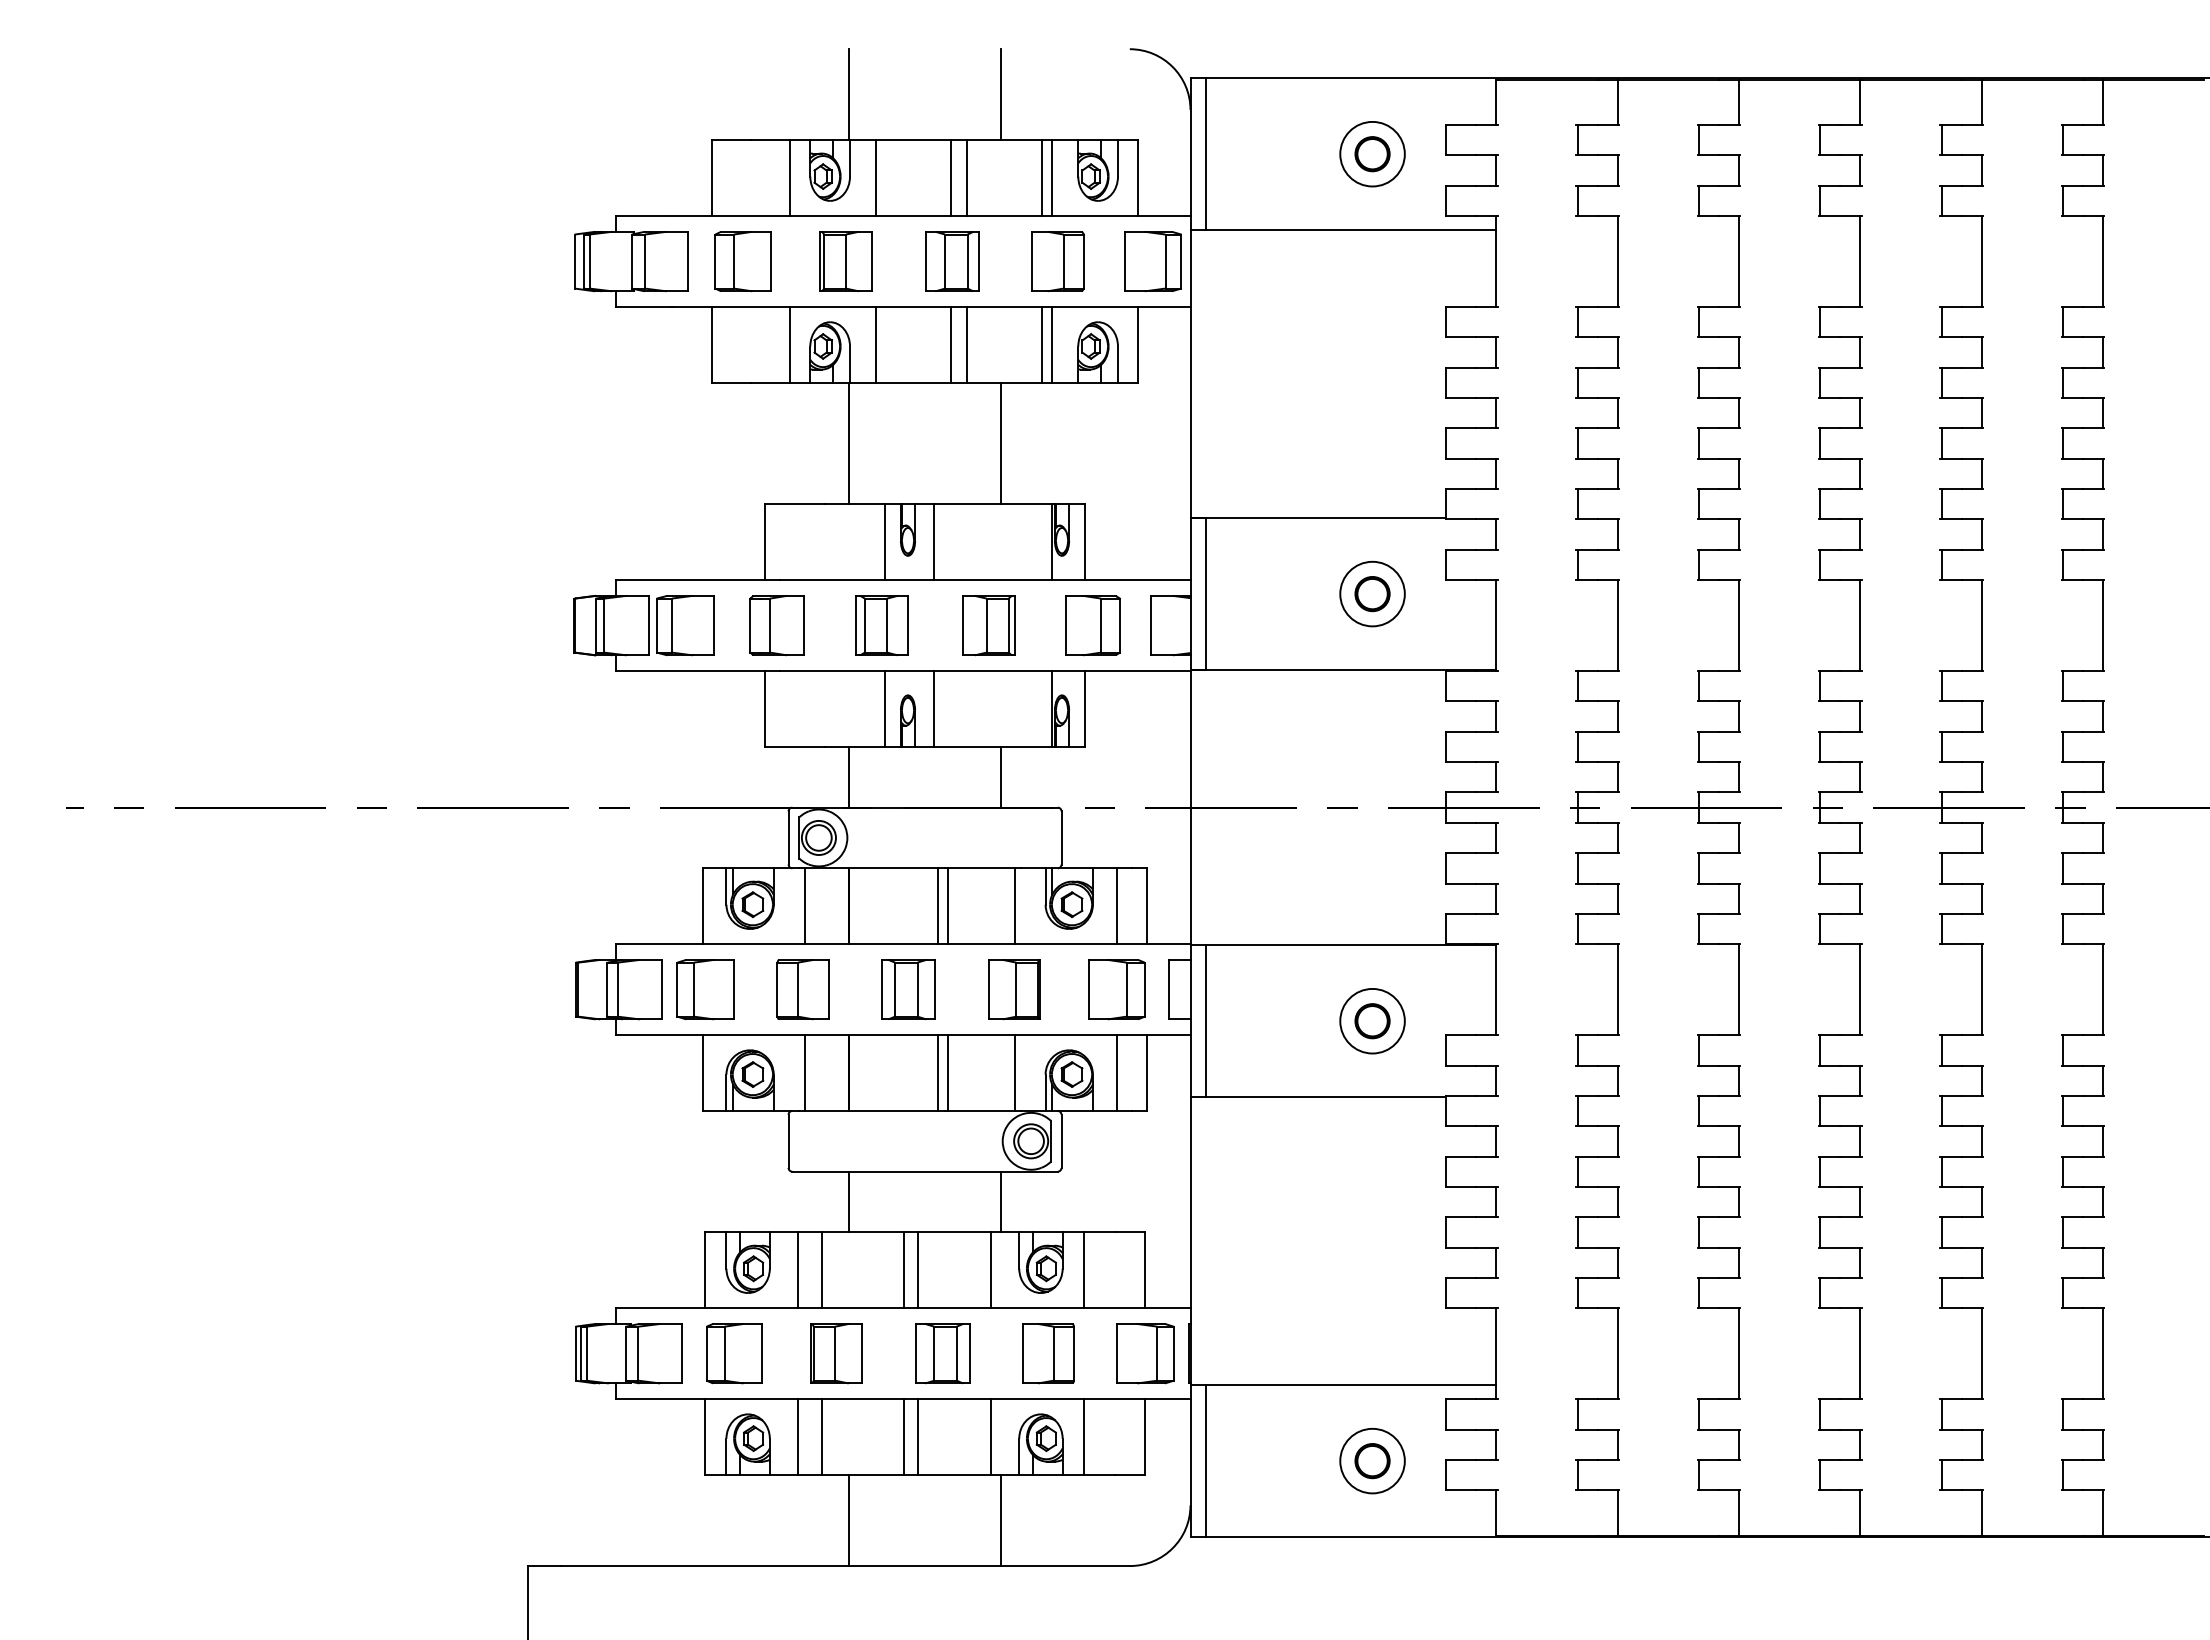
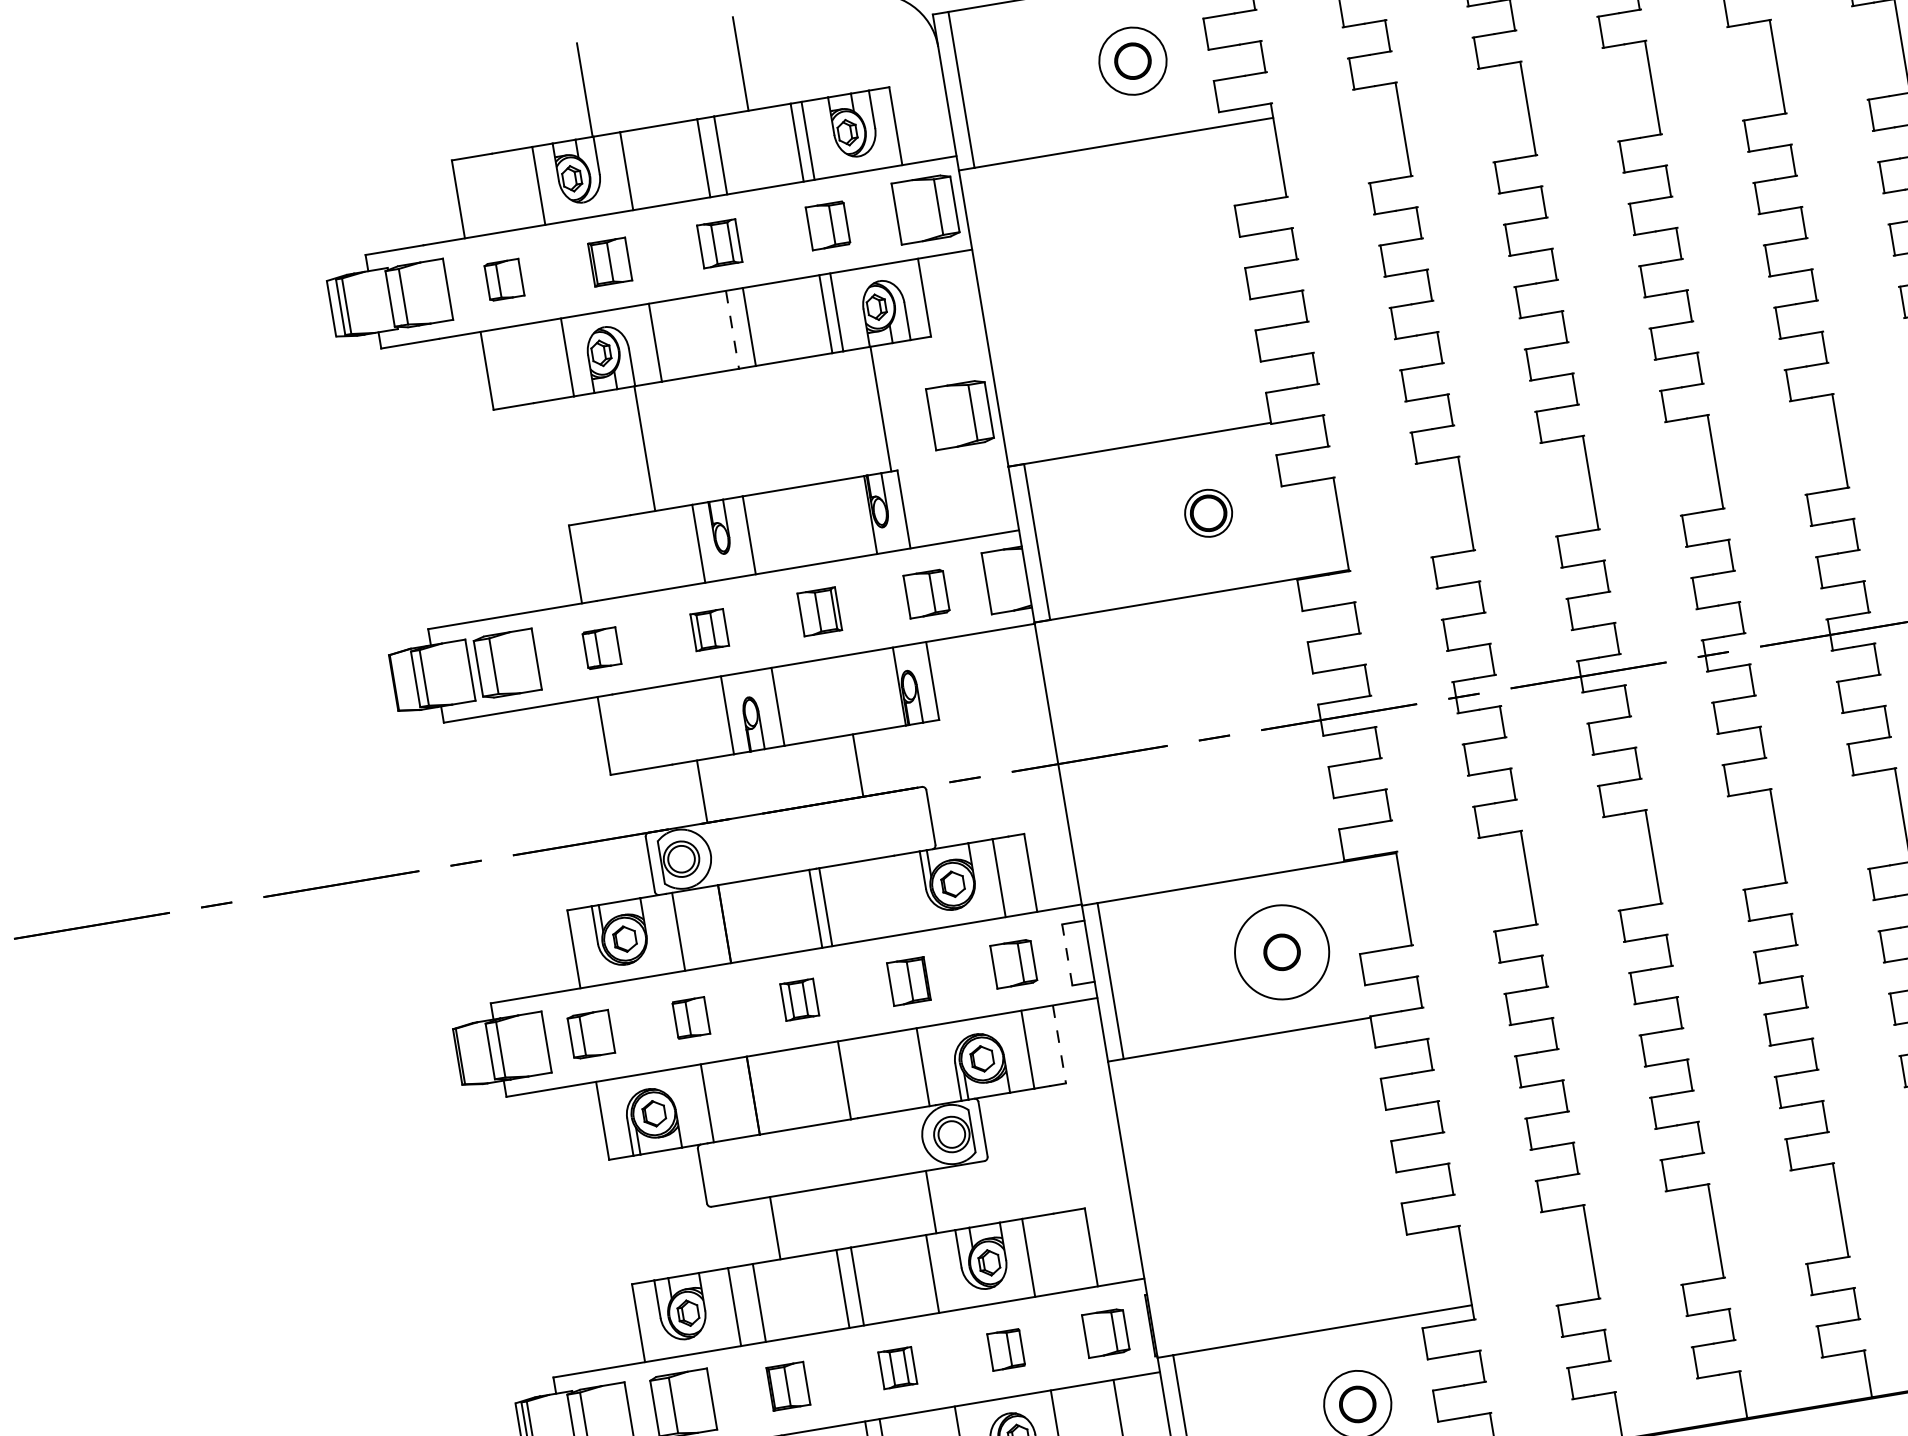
part: (742, 261) -> (503, 279), size x0.6
part: (845, 261) -> (609, 262), size x0.7
part: (952, 261) -> (719, 243), size x0.7
part: (1057, 261) -> (827, 225), size x0.7
line: (951, 345) -> (733, 330), solid -> dashed
line: (1000, 443) -> (880, 409), moved
part: (1152, 461) -> (959, 414), added
circle: (1372, 593) -> (1208, 512), size x0.7
part: (776, 625) -> (601, 648), size x0.6
part: (881, 625) -> (709, 630), size x0.6
part: (988, 625) -> (819, 611), size x0.7
part: (1092, 625) -> (926, 593), size x0.7
line: (1014, 906) -> (894, 896), removed
part: (705, 989) -> (591, 1034), size x0.7
part: (802, 989) -> (690, 1017), size x0.6
part: (908, 989) -> (799, 999), size x0.6
part: (1014, 989) -> (908, 981), size x0.7
part: (1116, 989) -> (1013, 963), size x0.7
line: (1168, 989) -> (1066, 954), solid -> dashed
circle: (1372, 1020) -> (1281, 951), size x1.4
line: (947, 1073) -> (854, 1079), removed
line: (1147, 1073) -> (1059, 1044), solid -> dashed
part: (836, 1353) -> (788, 1386), size x0.7
part: (942, 1353) -> (897, 1367), size x0.6
part: (1048, 1353) -> (1006, 1349), size x0.6
part: (1145, 1353) -> (1105, 1332), size x0.7

